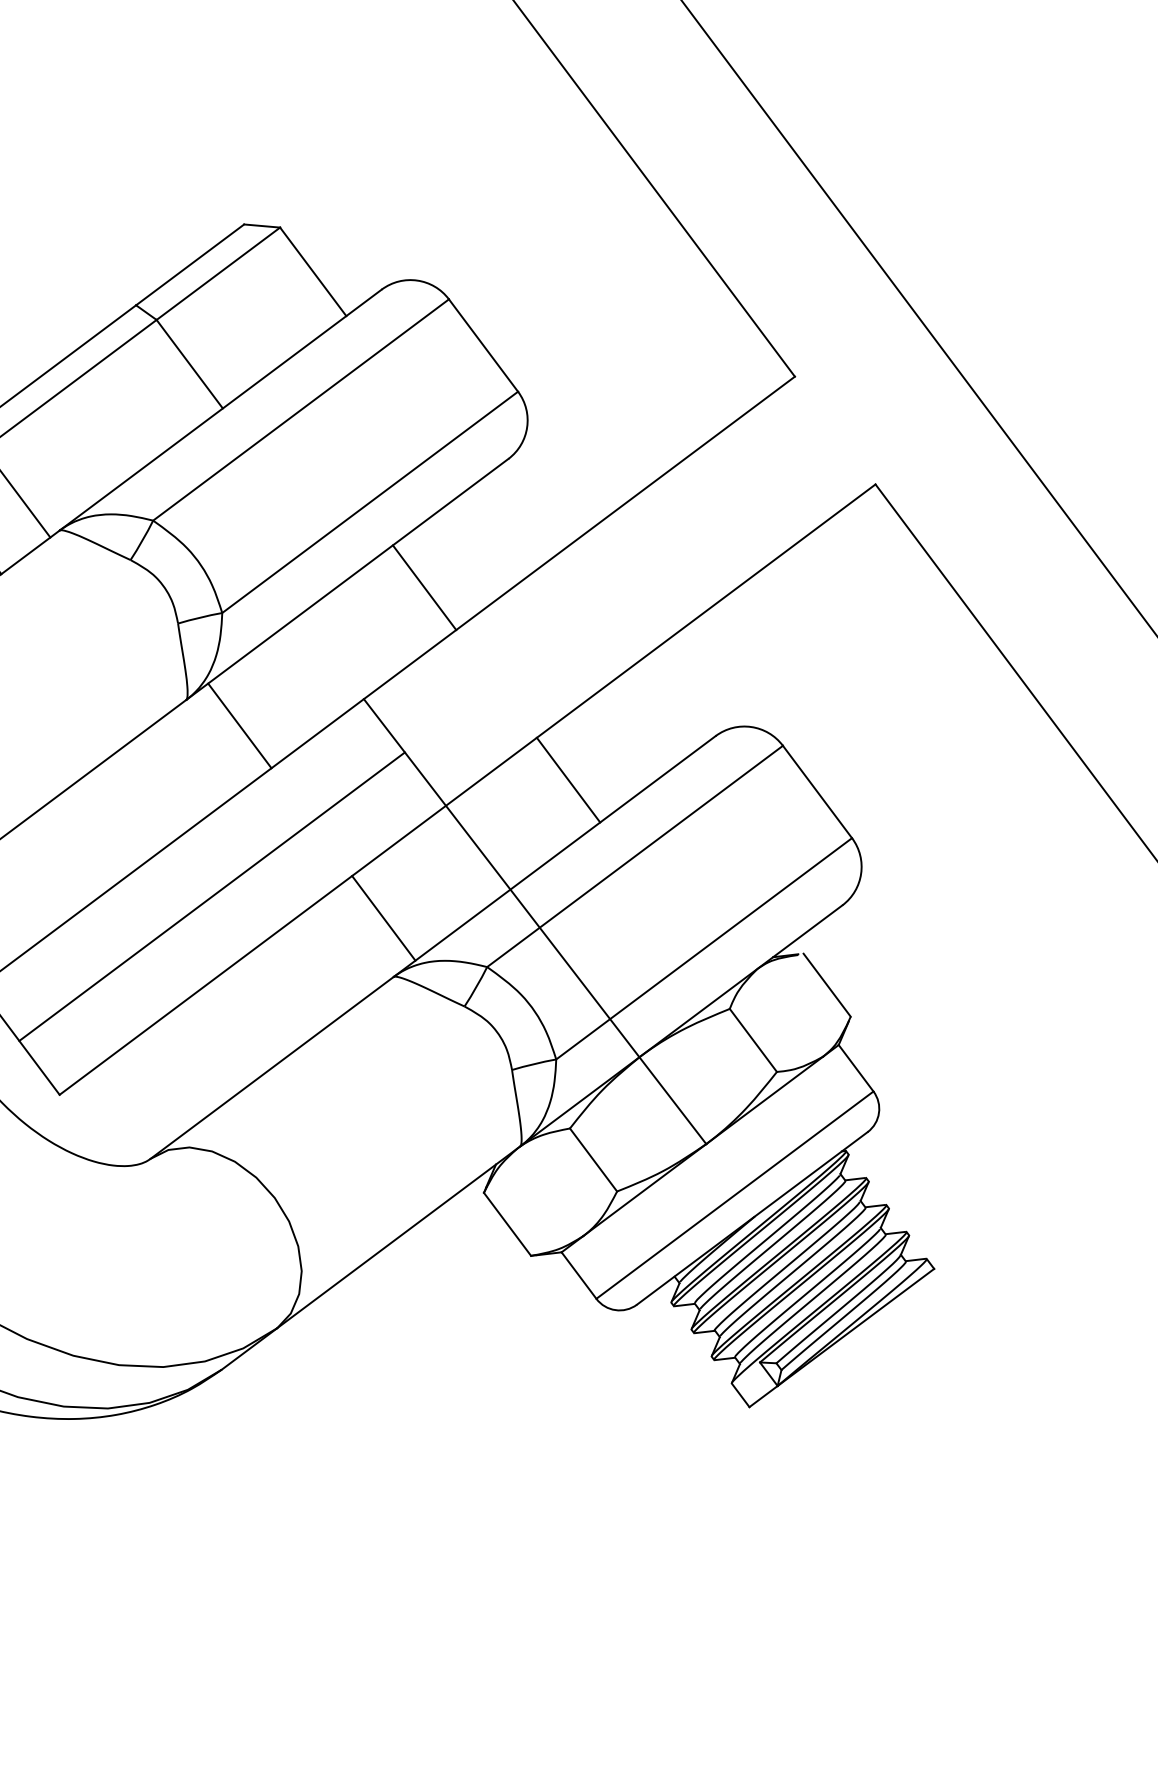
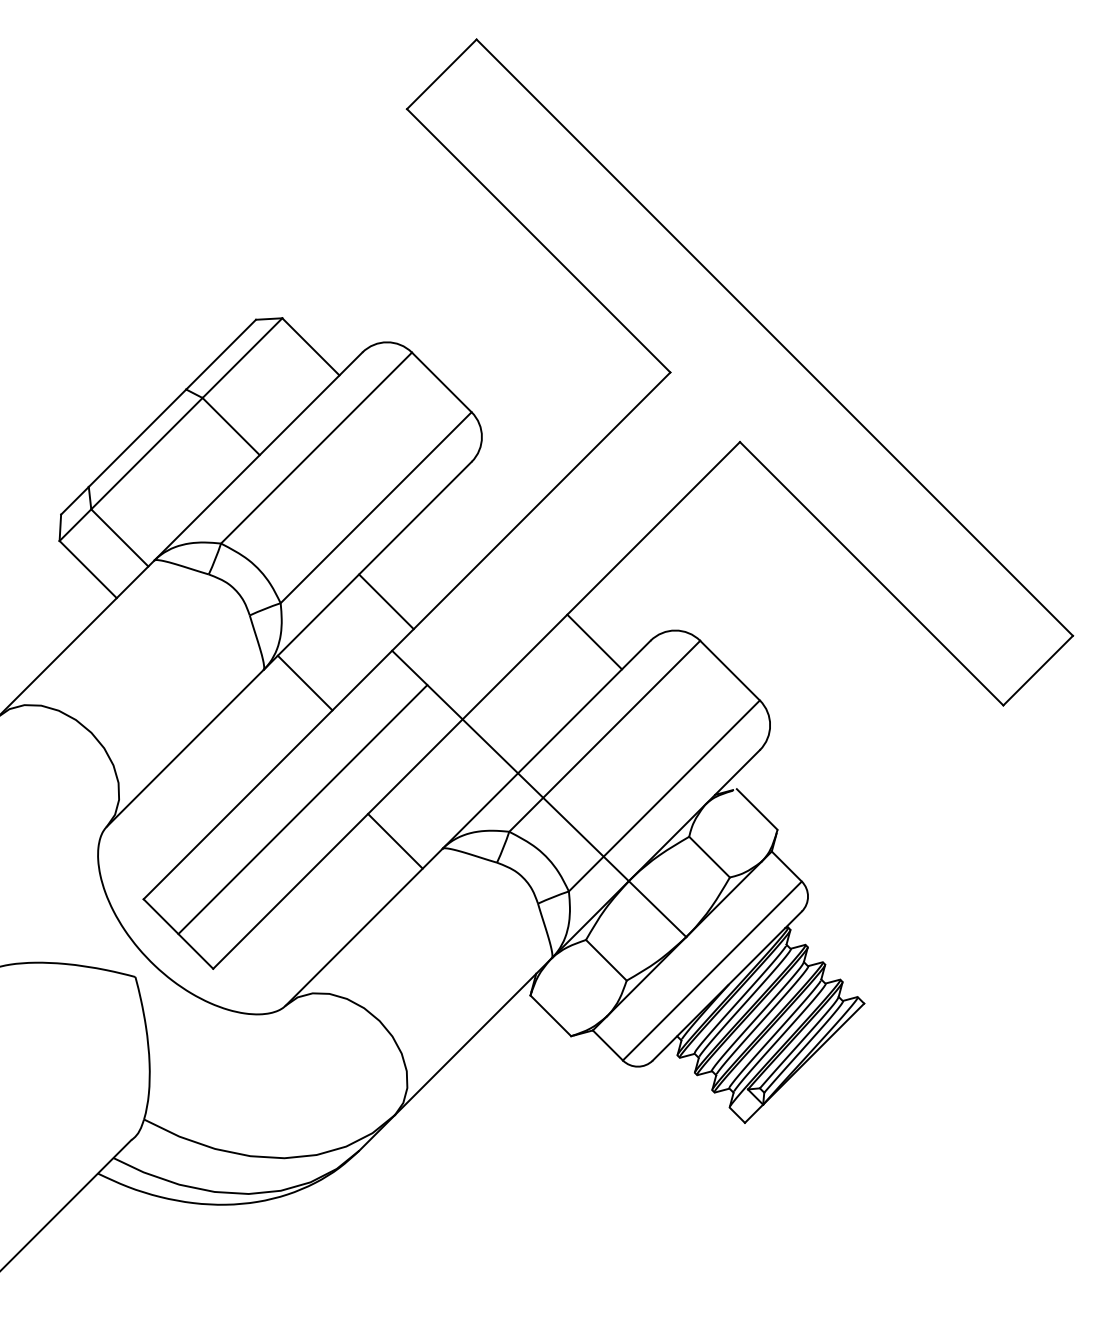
line: (424, 587) -> (386, 601), moved
line: (568, 779) -> (594, 641), moved
line: (384, 917) -> (395, 840), moved

